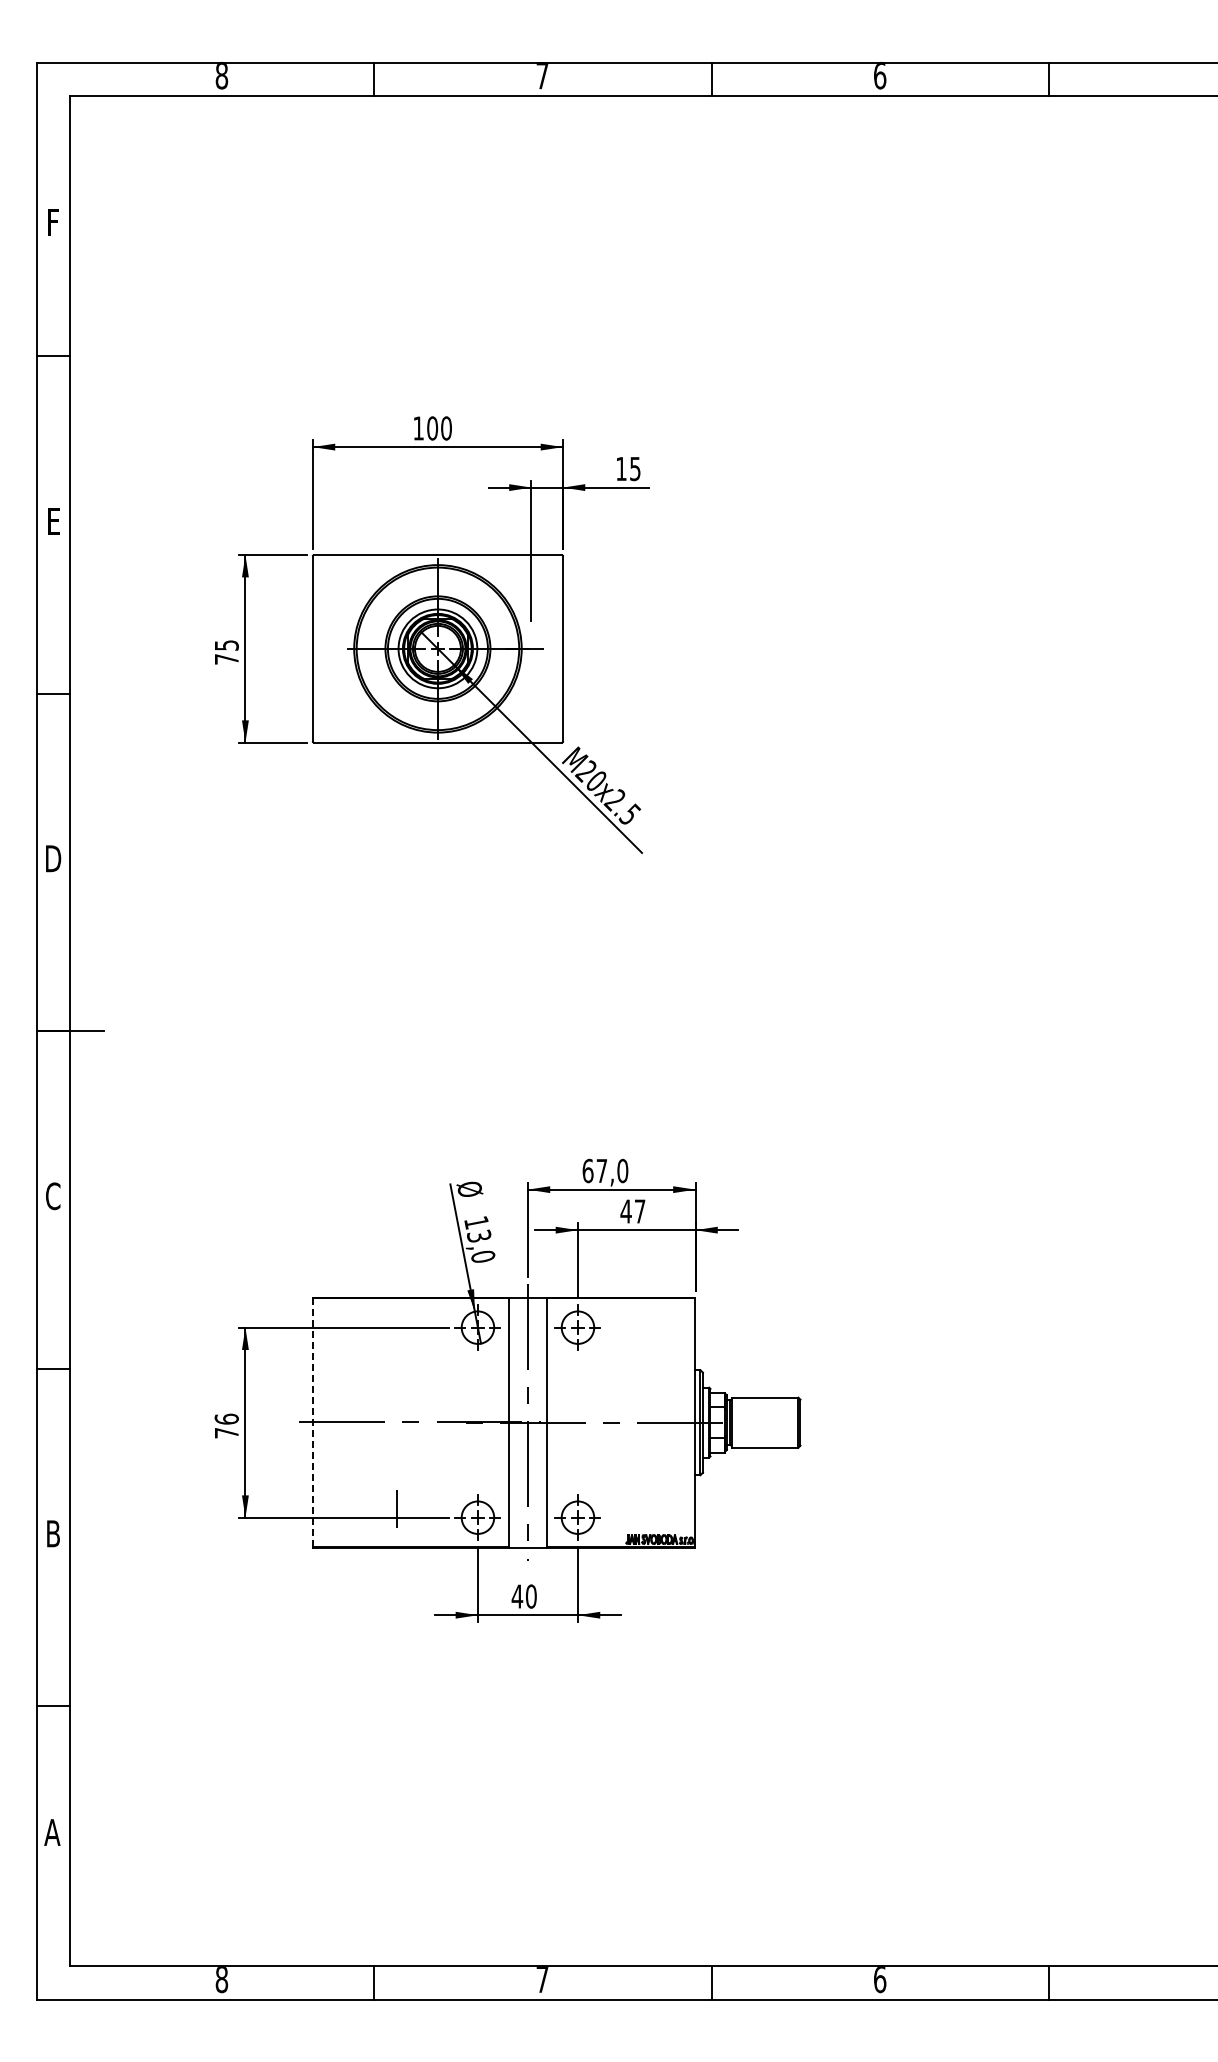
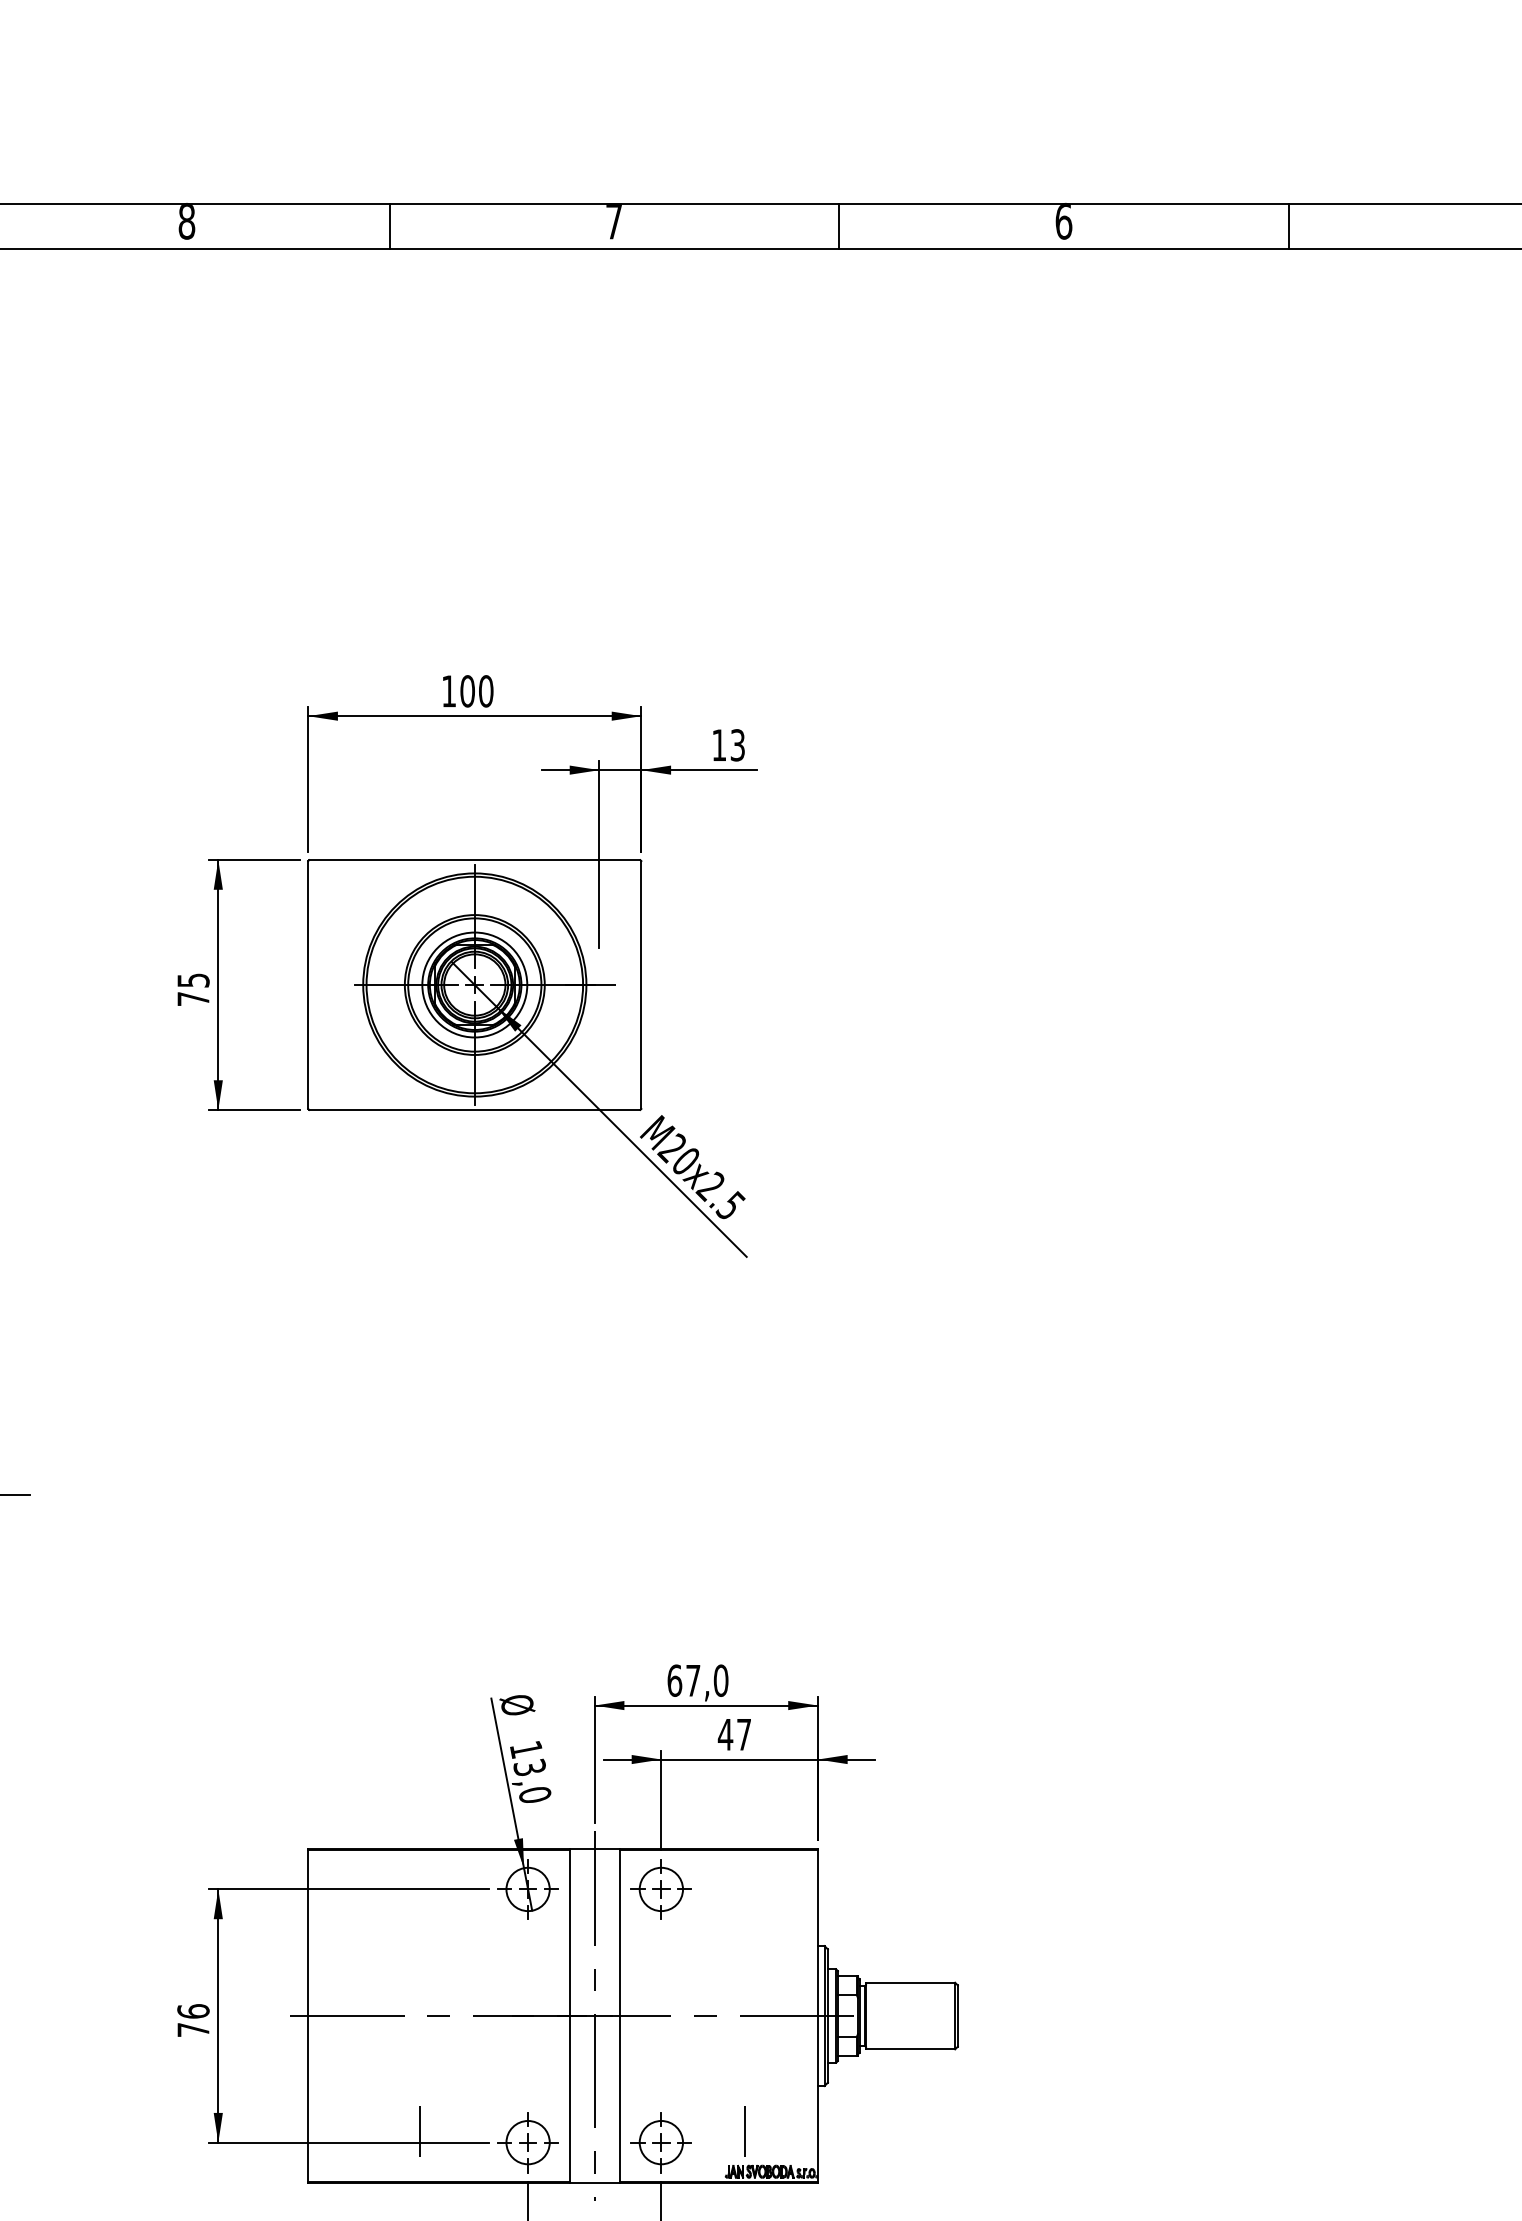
text: (635, 468) -> (738, 744), 15 -> 13
line: (312, 1422) -> (307, 2015), dashed -> solid
line: (640, 1509) -> (744, 2131), added

